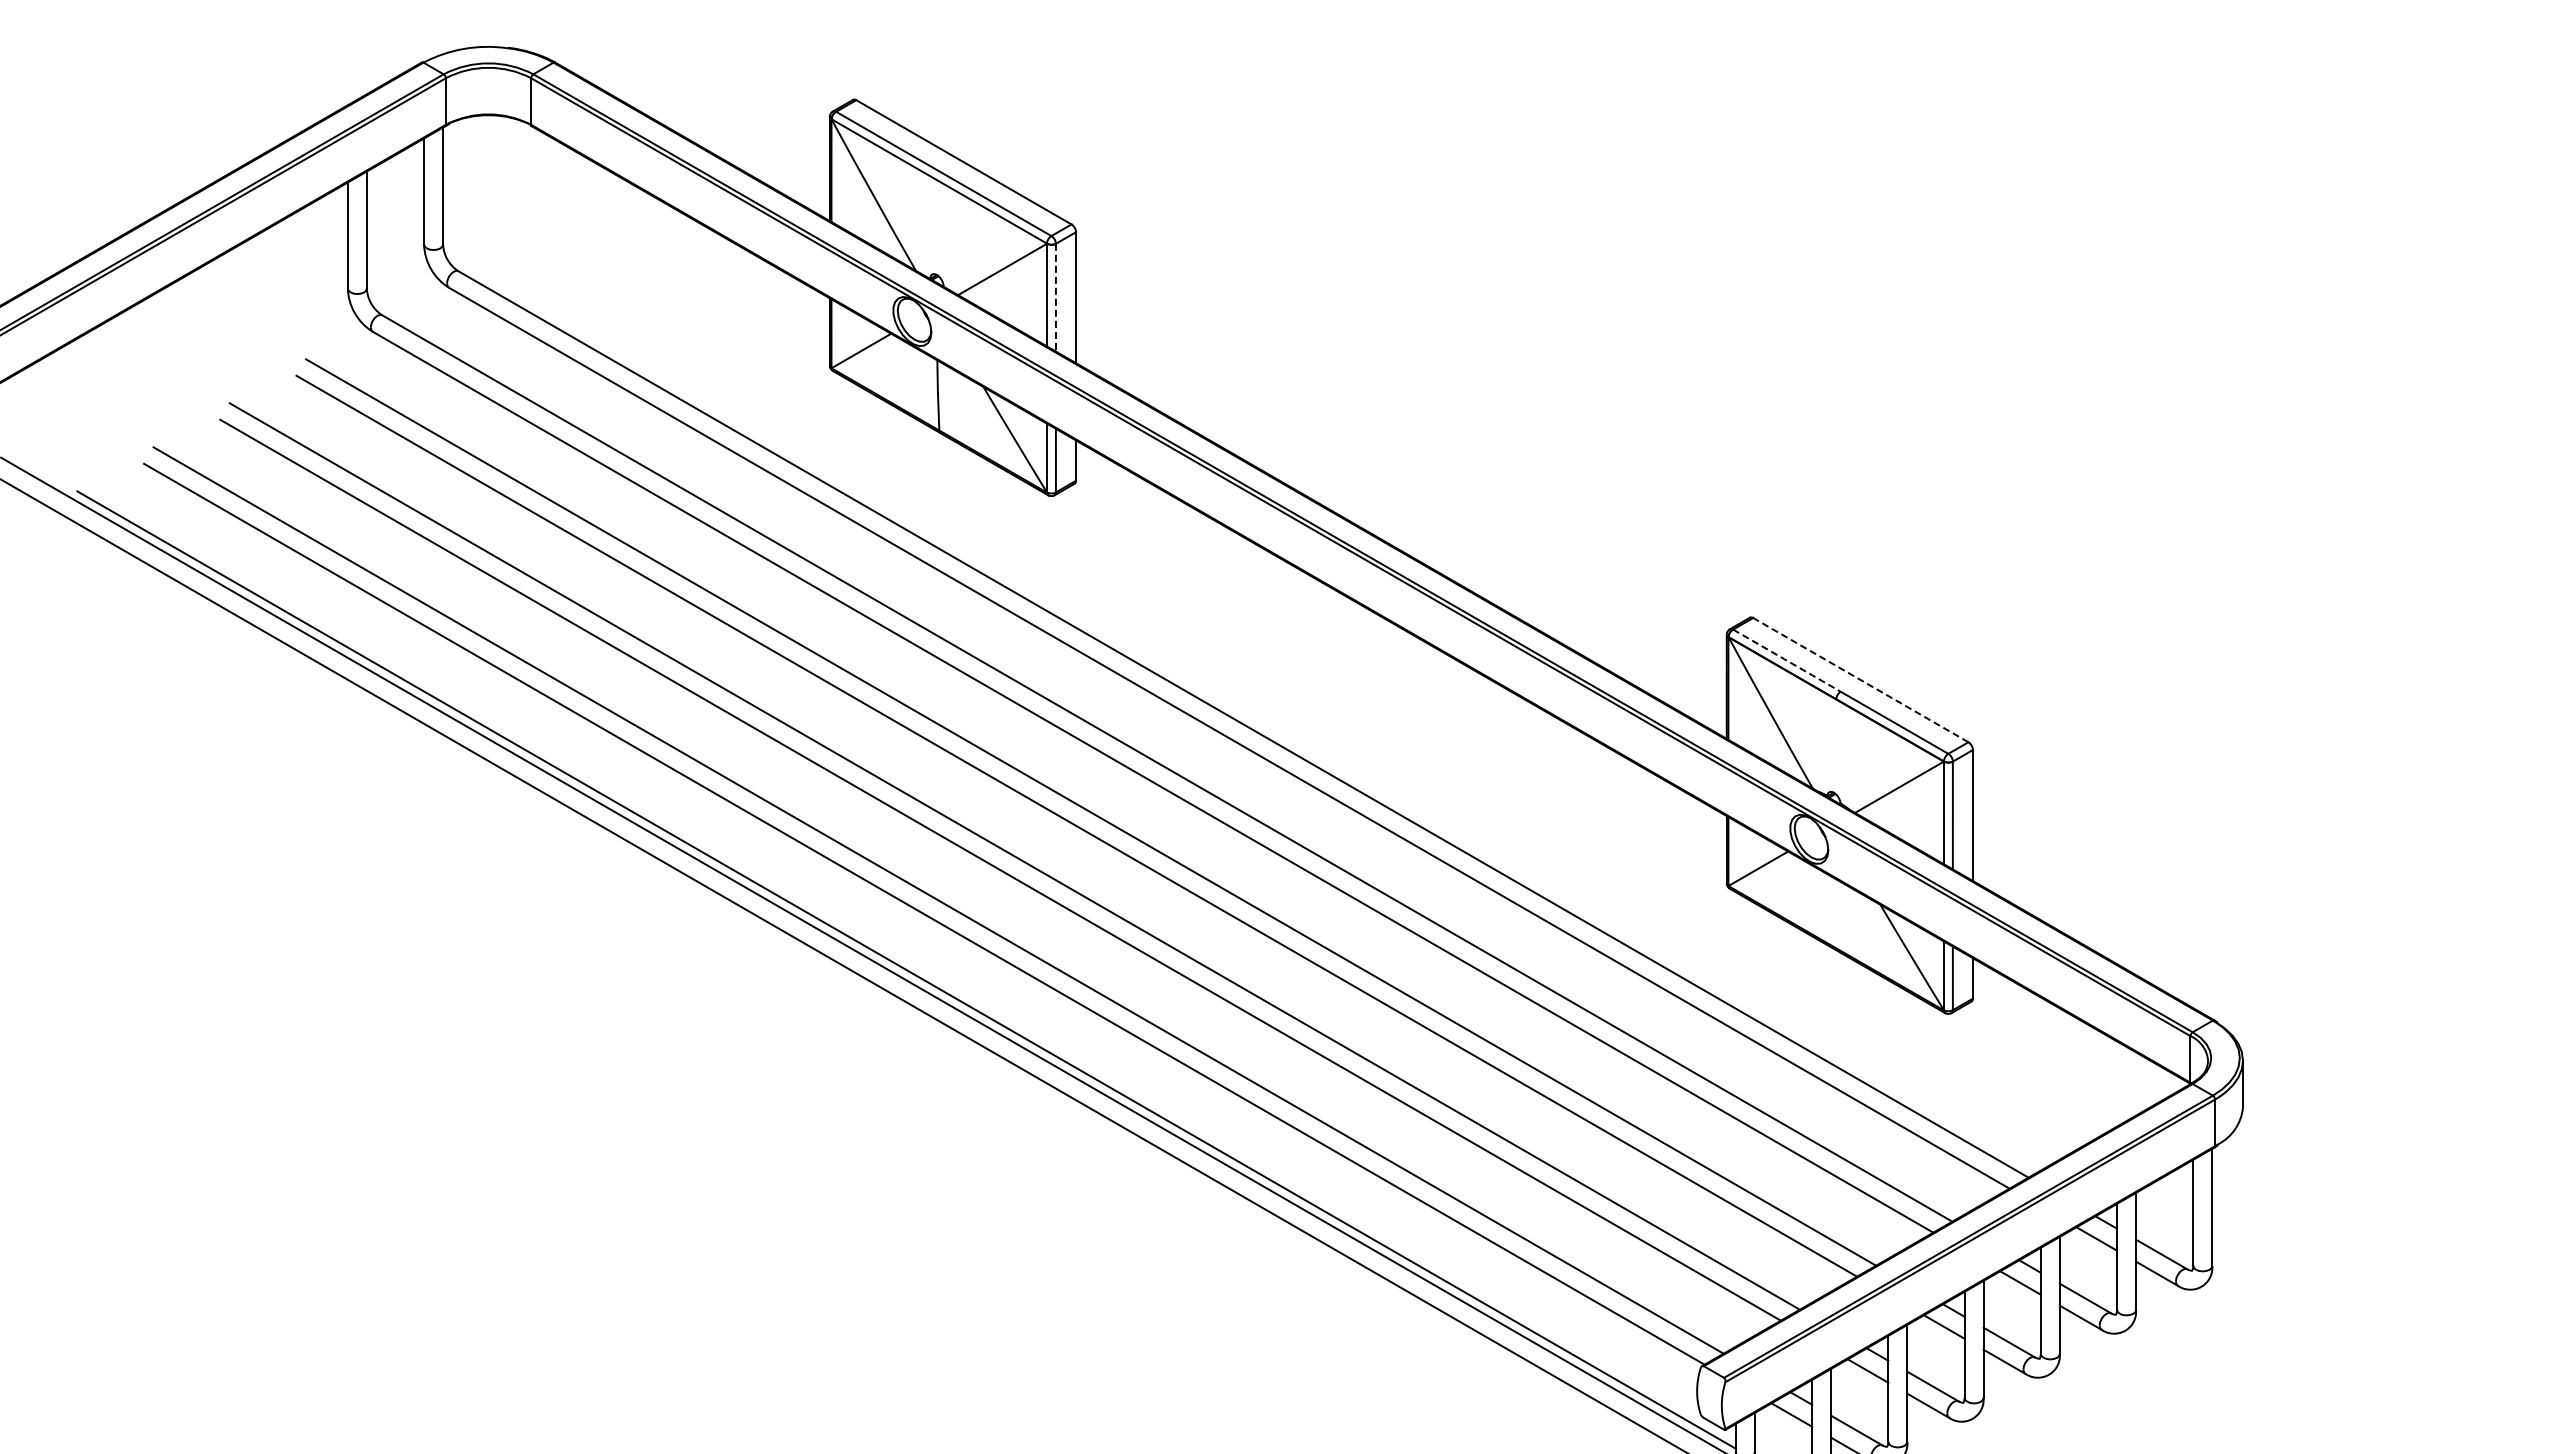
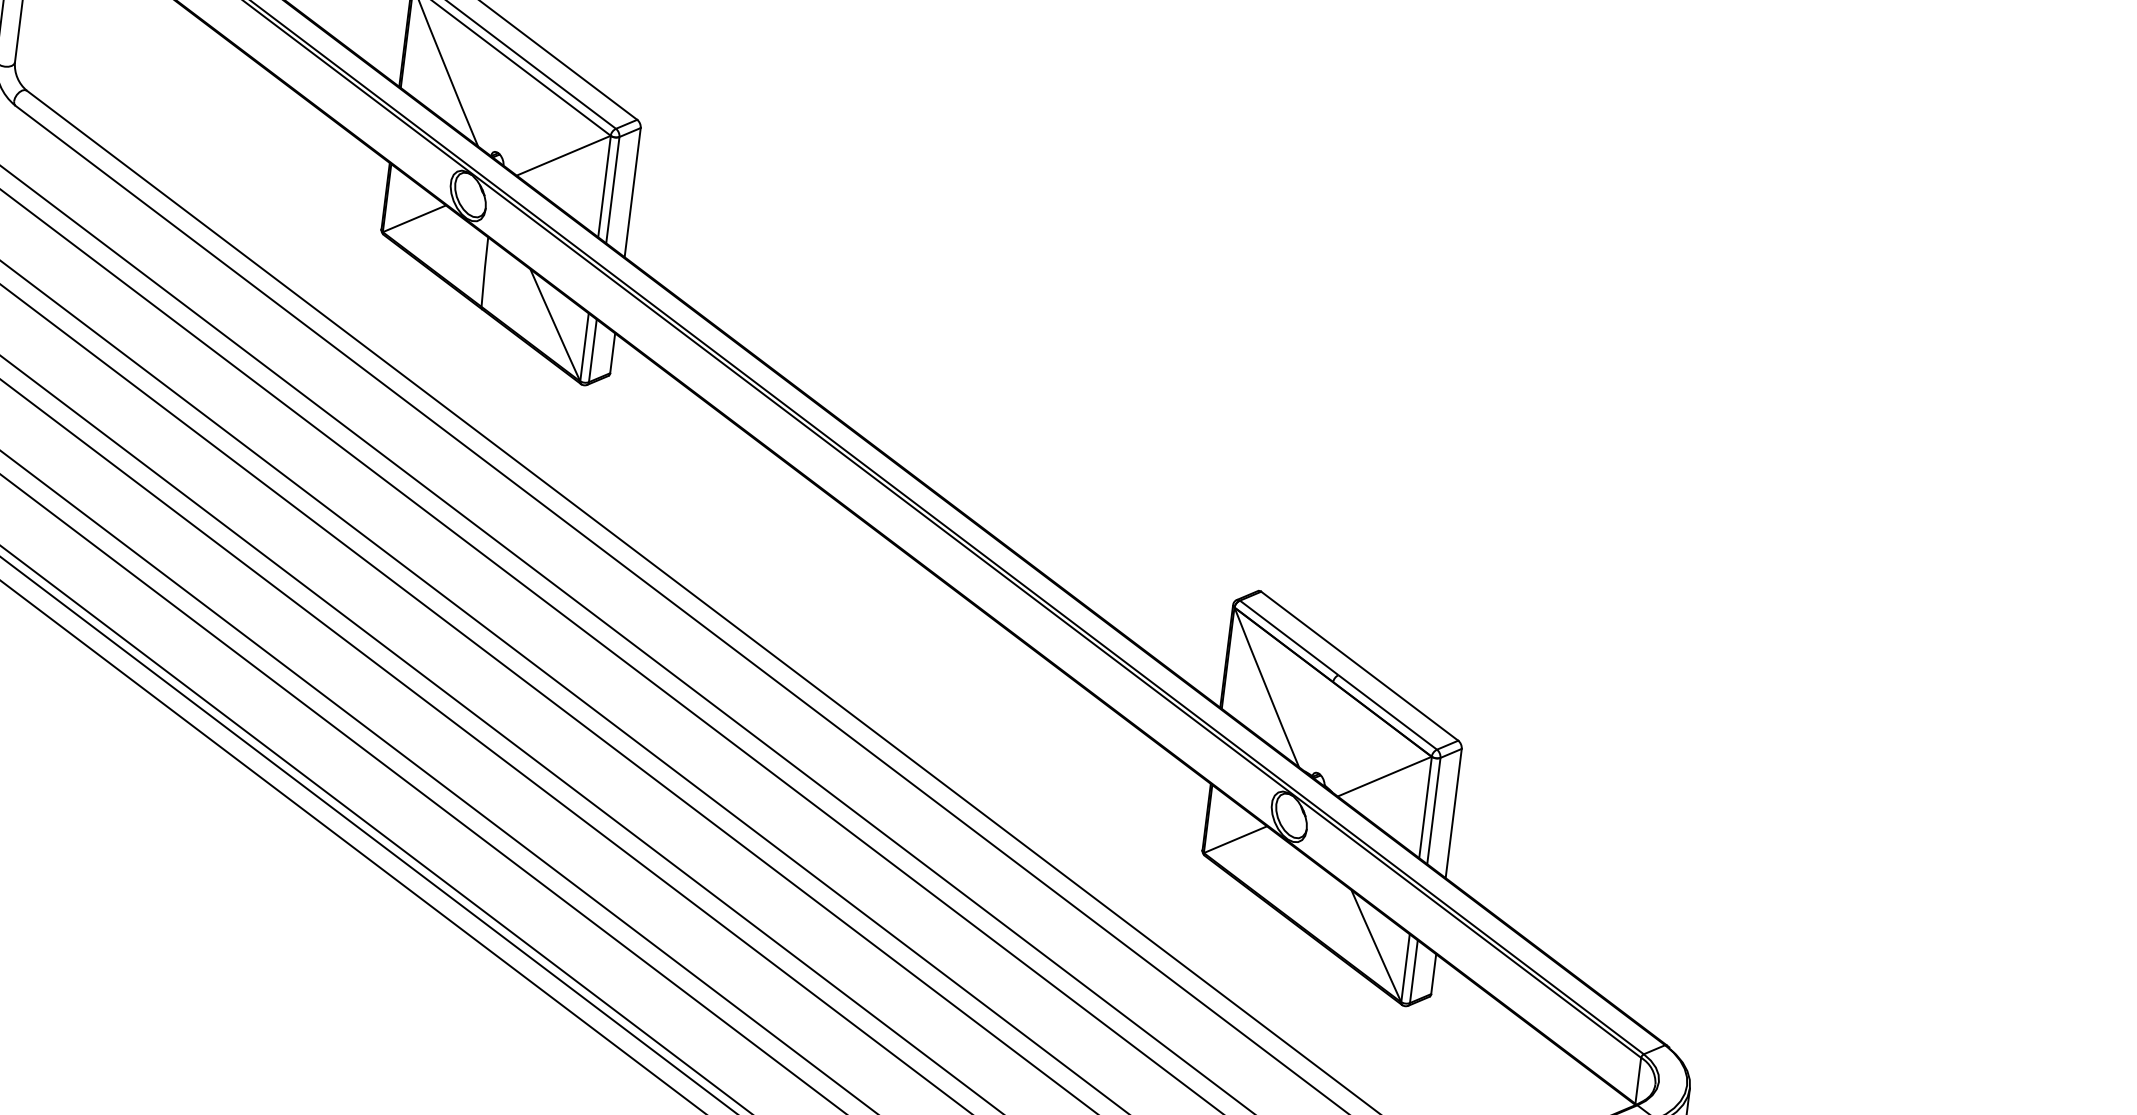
line: (1055, 298) -> (612, 190), dashed -> solid
line: (1787, 661) -> (1289, 638), dashed -> solid
line: (1860, 679) -> (1359, 665), dashed -> solid

